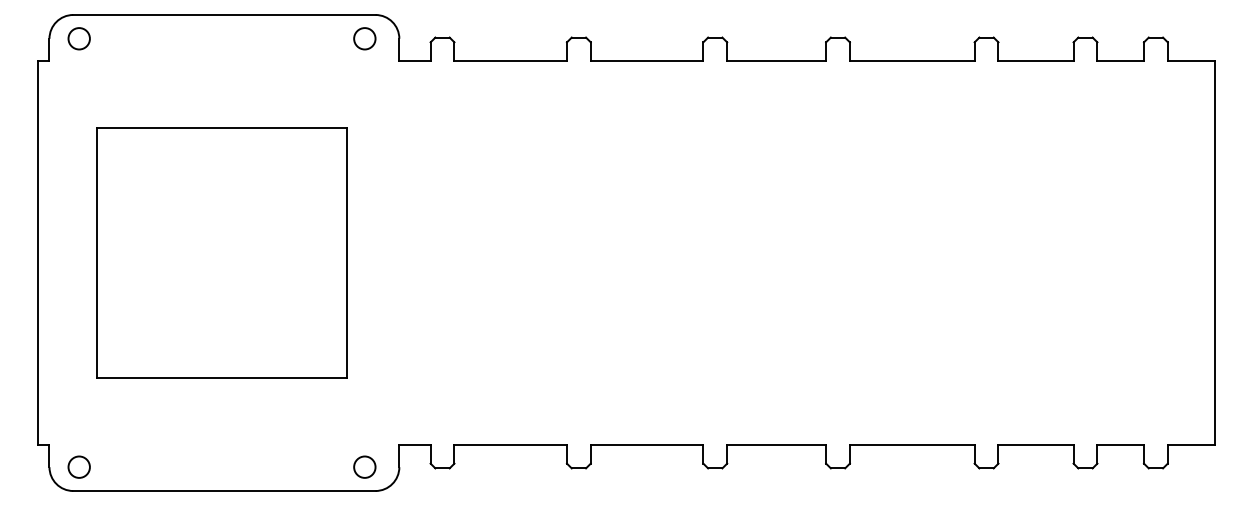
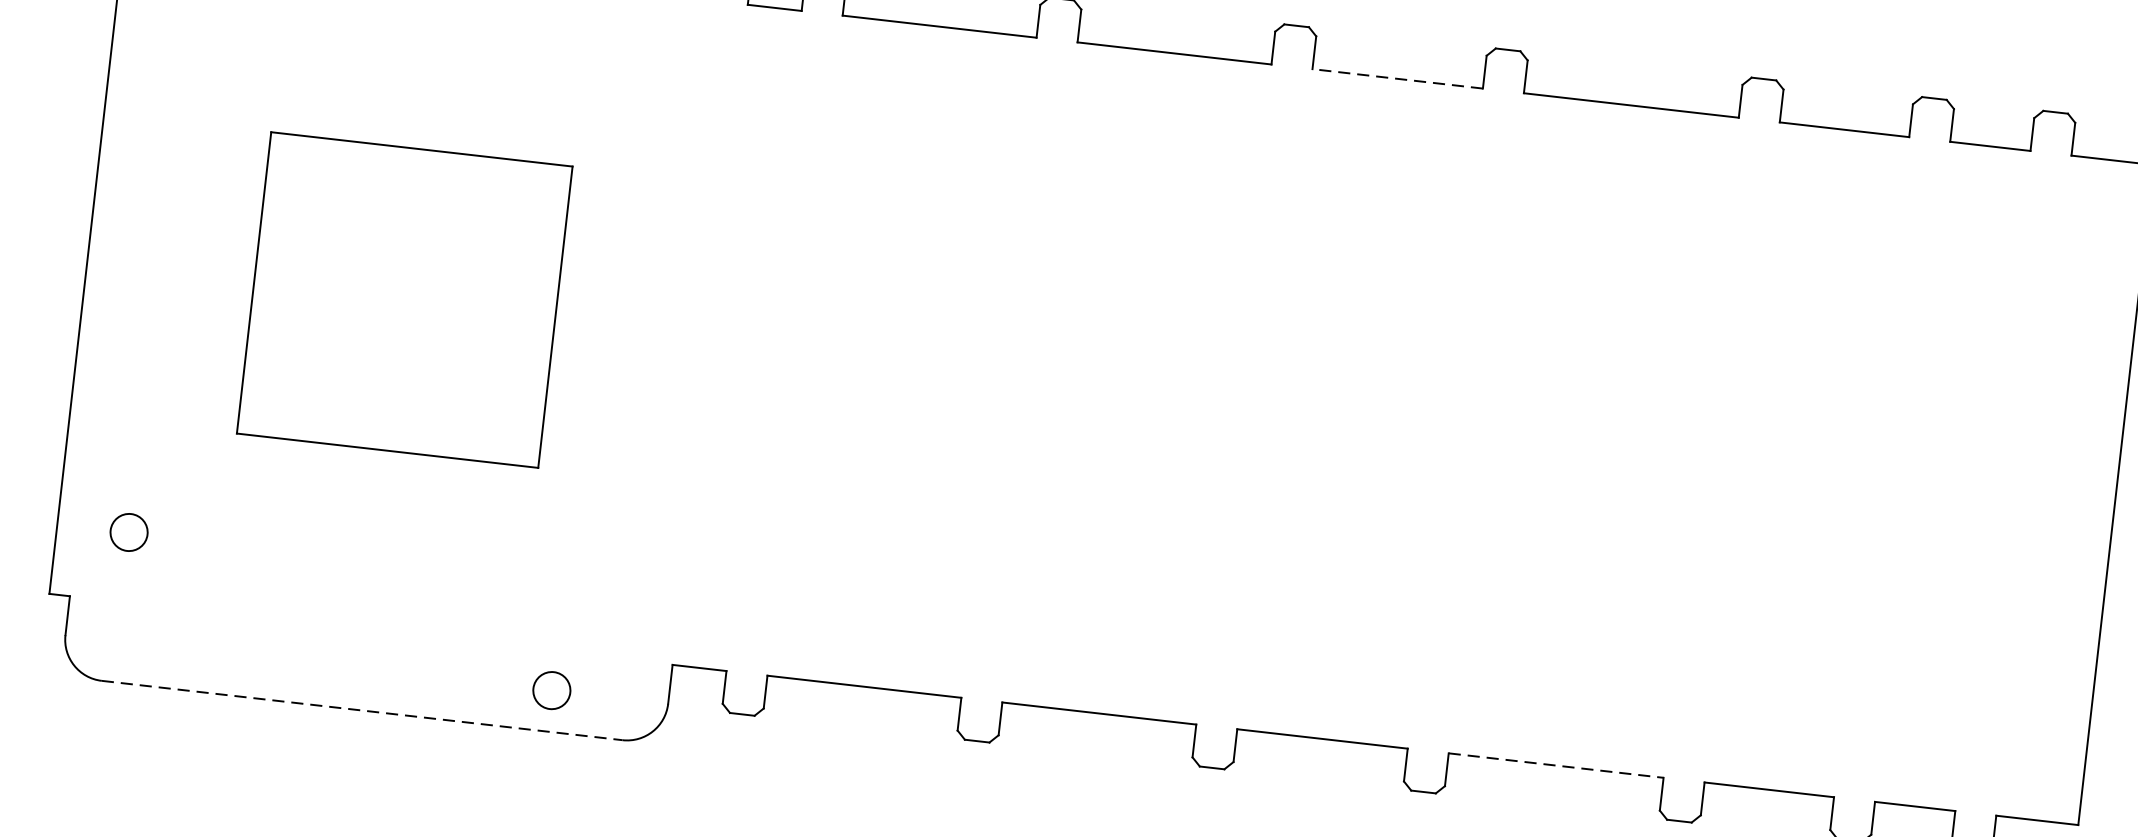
line: (776, 61) -> (1397, 79), solid -> dashed
part: (221, 252) -> (403, 299), size x0.7
line: (912, 444) -> (1556, 765), solid -> dashed
circle: (78, 466) -> (127, 531), moved
circle: (364, 466) -> (551, 689), moved
line: (224, 491) -> (362, 711), solid -> dashed

